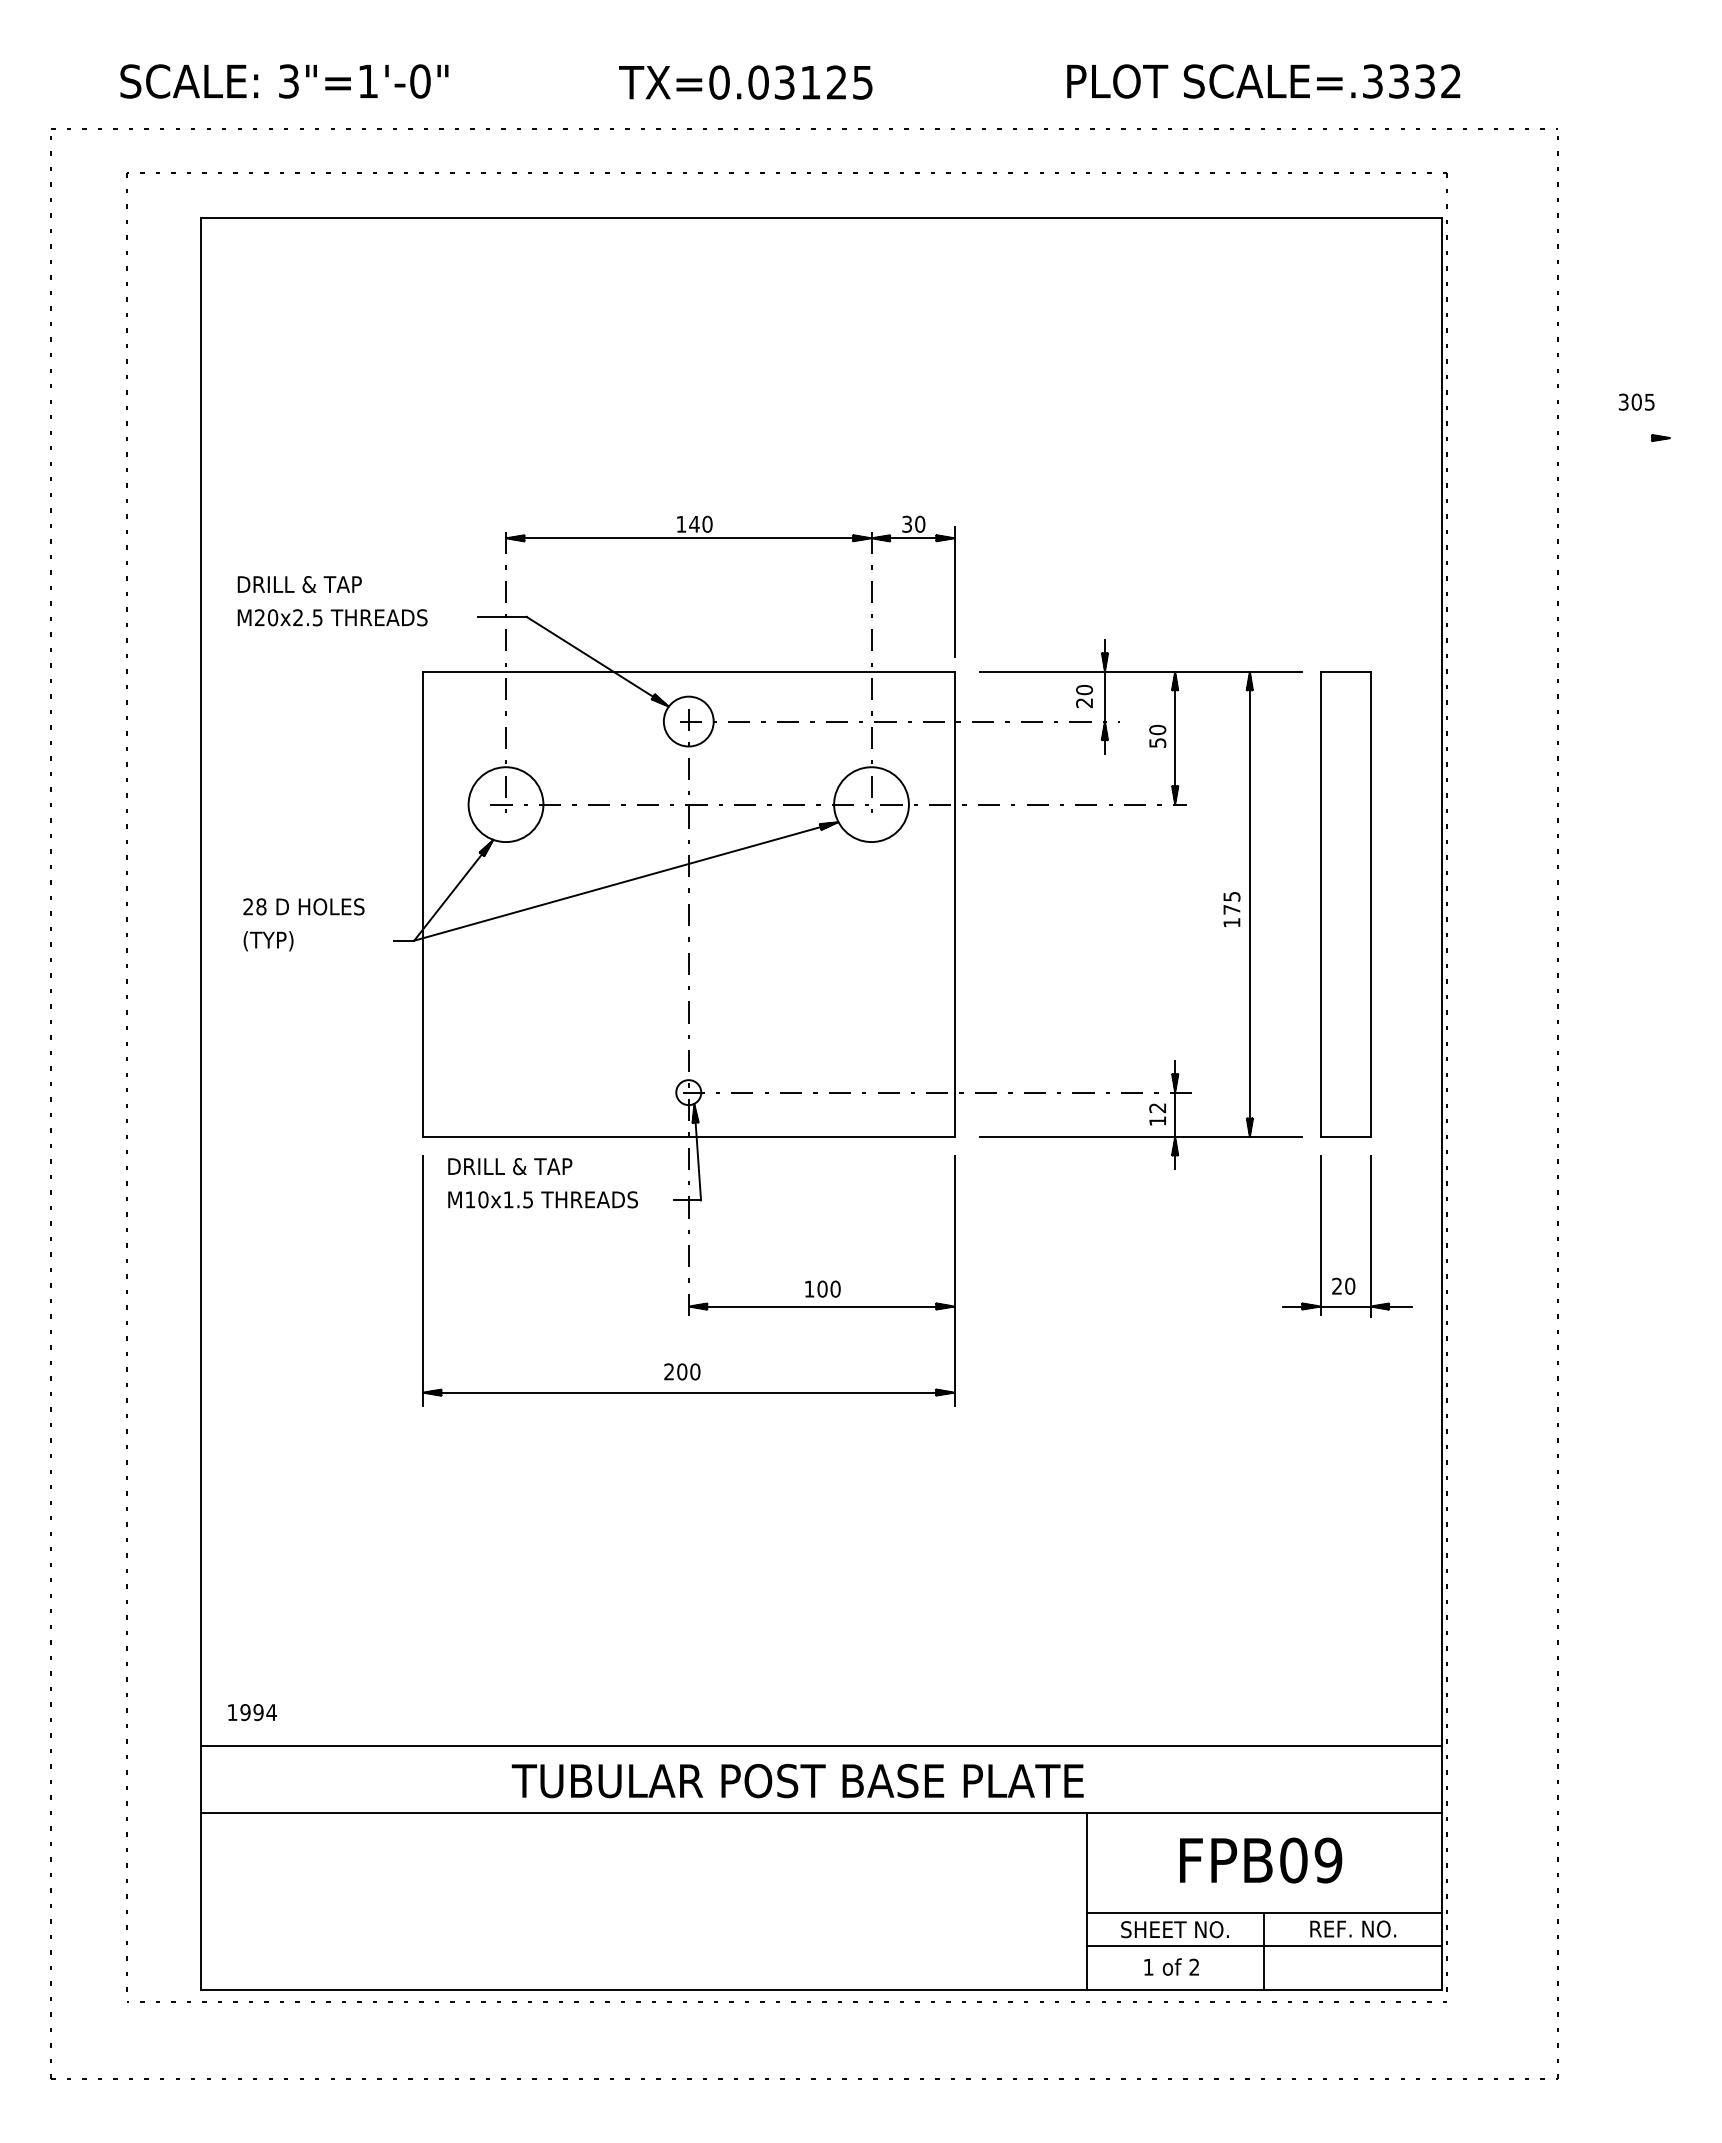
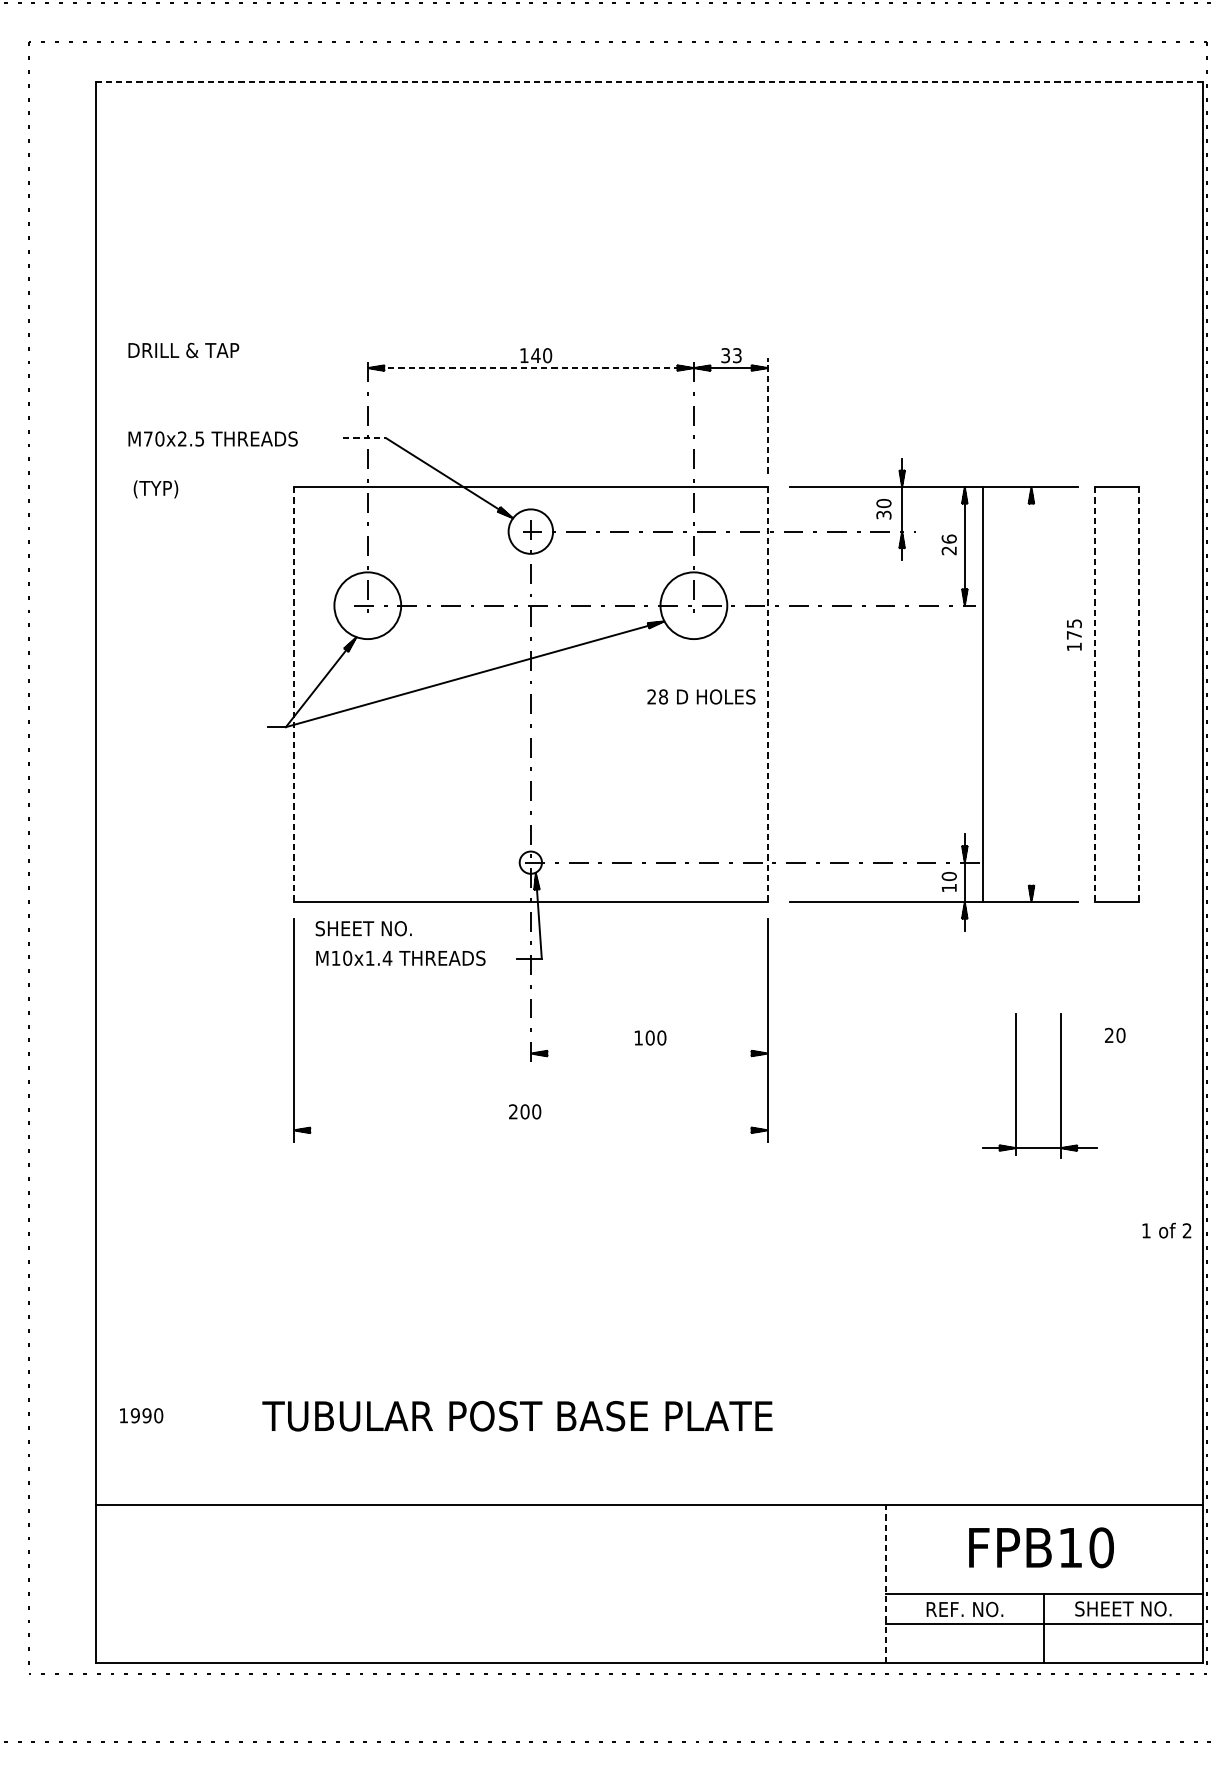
line: (821, 217) -> (649, 81), solid -> dashed
text: (920, 523) -> (737, 354), 30 -> 33
line: (688, 538) -> (530, 368), solid -> dashed
text: (299, 584) -> (183, 350), moved
line: (954, 591) -> (767, 415), solid -> dashed
line: (503, 616) -> (365, 437), solid -> dashed
text: (259, 617) -> (147, 438), M20x2.5 -> M70x2.5
text: (1084, 702) -> (883, 514), 20 -> 30
text: (1157, 735) -> (949, 544), 50 -> 26
line: (1249, 903) -> (982, 693), moved
line: (422, 904) -> (293, 694), solid -> dashed
line: (954, 904) -> (767, 694), solid -> dashed
line: (1320, 904) -> (1094, 694), solid -> dashed
line: (1370, 904) -> (1139, 694), solid -> dashed
text: (303, 906) -> (701, 696), moved
text: (1231, 909) -> (1073, 635), moved
text: (268, 941) -> (155, 489), moved
text: (1157, 1108) -> (949, 876), 12 -> 10
text: (509, 1166) -> (370, 928), DRILL & TAP -> SHEET NO.
text: (527, 1199) -> (386, 958), M10x1.5 -> M10x1.4
part: (1370, 1236) -> (1060, 1085), moved
line: (821, 1306) -> (649, 1053), removed
line: (688, 1392) -> (530, 1130), removed
text: (271, 1712) -> (158, 1415), 1994 -> 1990
line: (820, 1746) -> (648, 1446), removed
text: (797, 1780) -> (517, 1415), moved
text: (1311, 1860) -> (1086, 1547), FPB09 -> FPB10
line: (1087, 1901) -> (886, 1584), solid -> dashed
text: (1352, 1928) -> (1123, 1608), REF. NO. -> SHEET NO.
text: (1174, 1929) -> (964, 1609), SHEET NO. -> REF. NO.
text: (1171, 1966) -> (1166, 1230), moved

